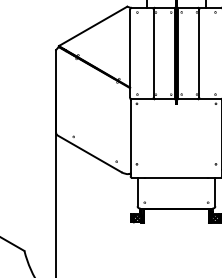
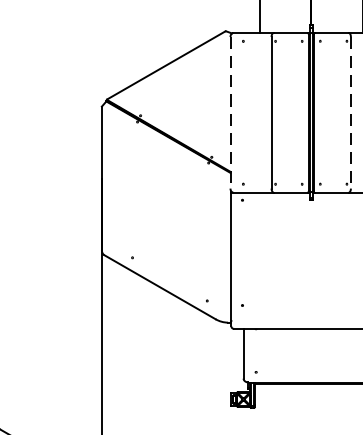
line: (130, 53) -> (231, 112), solid -> dashed
line: (199, 53) -> (351, 112), solid -> dashed

